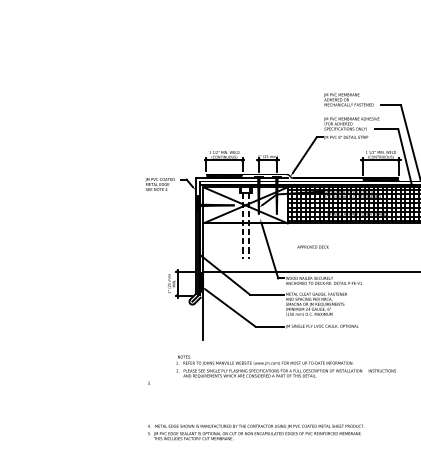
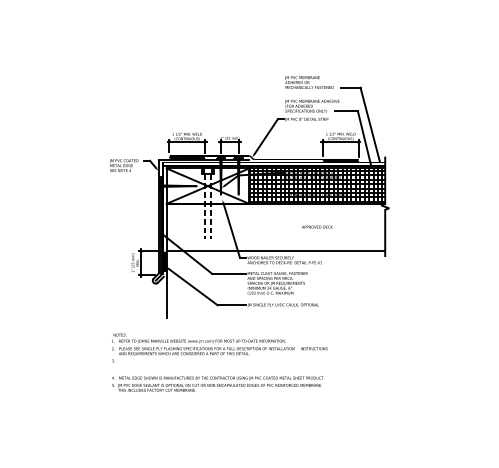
text: (313, 246) -> (317, 226), moved
text: (285, 366) -> (219, 344), moved
text: (256, 431) -> (218, 383), moved

